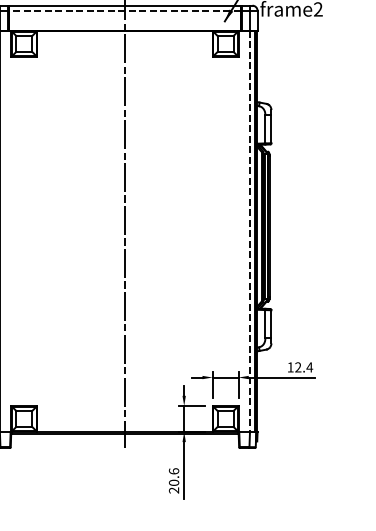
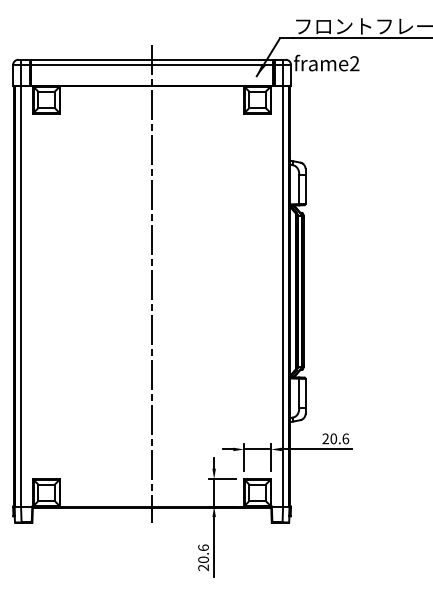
line: (124, 11) -> (151, 65), dashed -> solid
line: (249, 231) -> (282, 296), dashed -> solid
text: (299, 367) -> (335, 438), 12.4 -> 20.6

